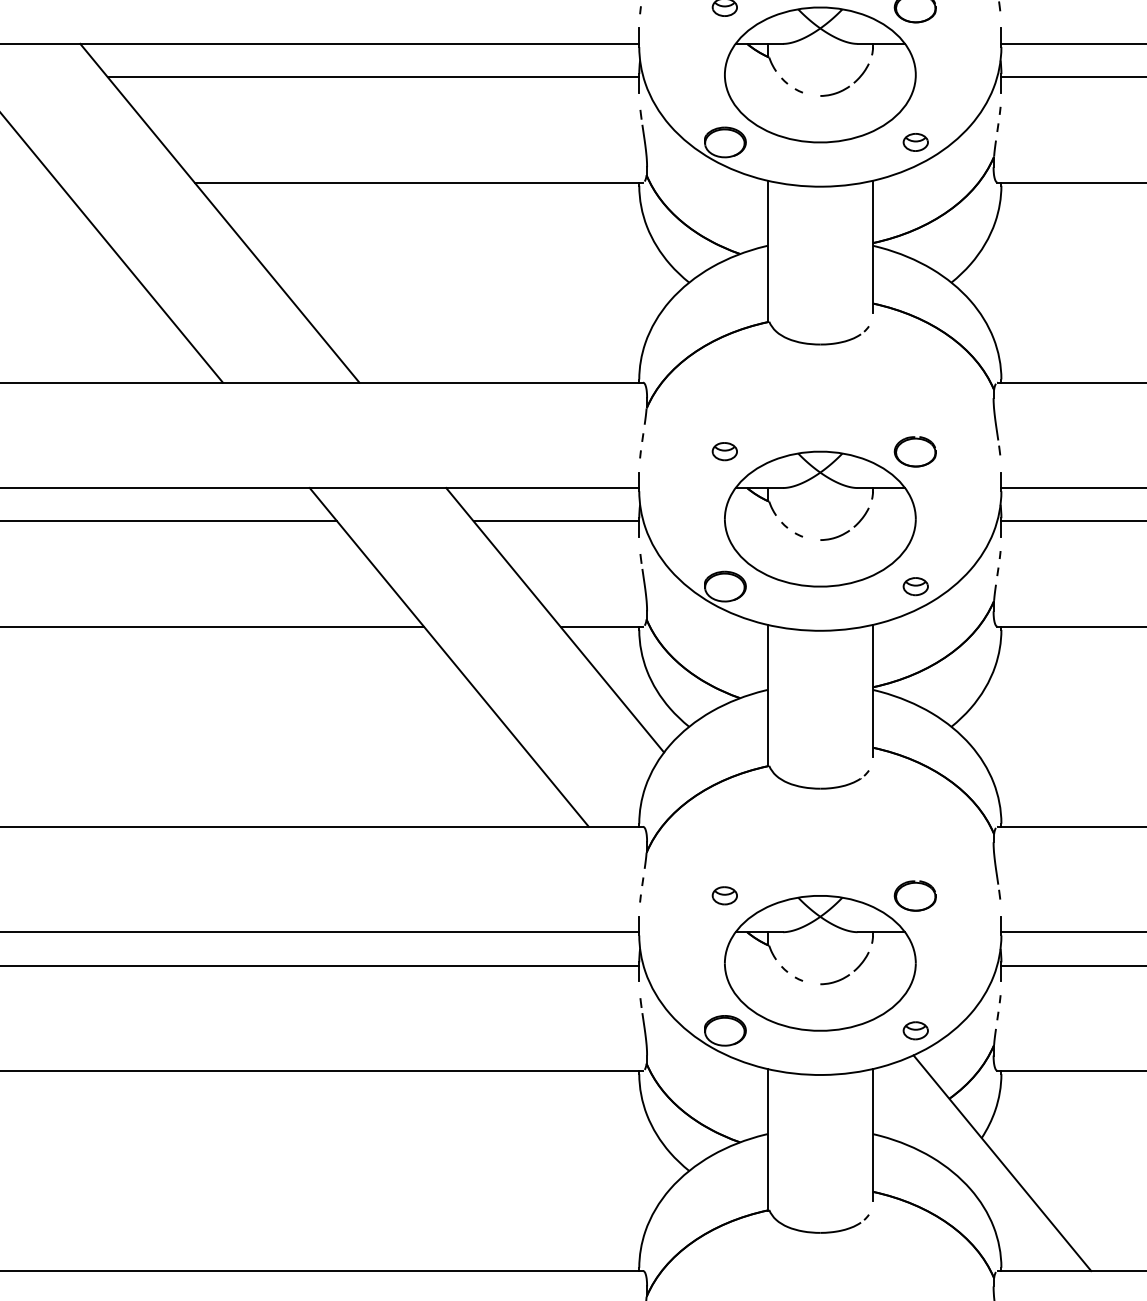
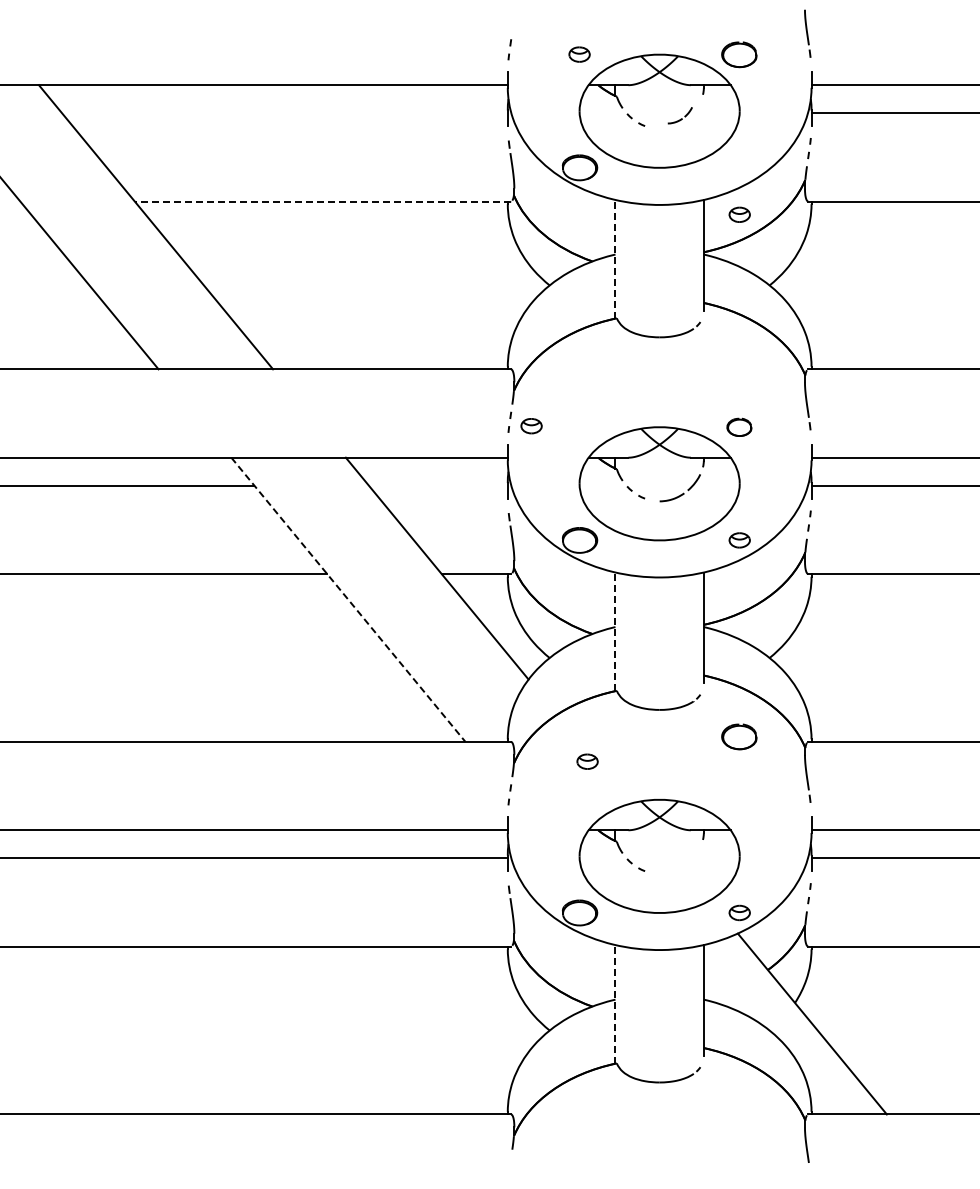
line: (373, 77) -> (284, 113), removed
part: (843, 80) -> (679, 115), size x0.6
part: (915, 142) -> (739, 214), moved
line: (418, 182) -> (322, 201), solid -> dashed
line: (767, 250) -> (615, 258), solid -> dashed
part: (724, 452) -> (531, 426), moved
part: (915, 452) -> (739, 427), size x0.7
line: (555, 521) -> (437, 485), removed
line: (449, 658) -> (348, 600), solid -> dashed
line: (767, 695) -> (615, 631), solid -> dashed
part: (724, 895) -> (587, 761), moved
part: (915, 895) -> (739, 736), moved
part: (846, 975) -> (681, 866), removed
line: (767, 1138) -> (615, 1003), solid -> dashed

